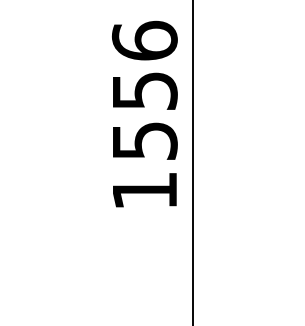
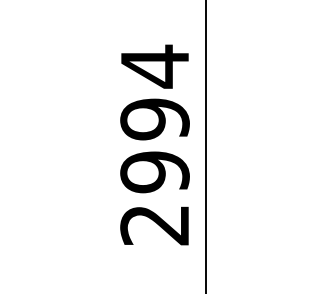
text: (144, 115) -> (154, 145), 1556 -> 2994

